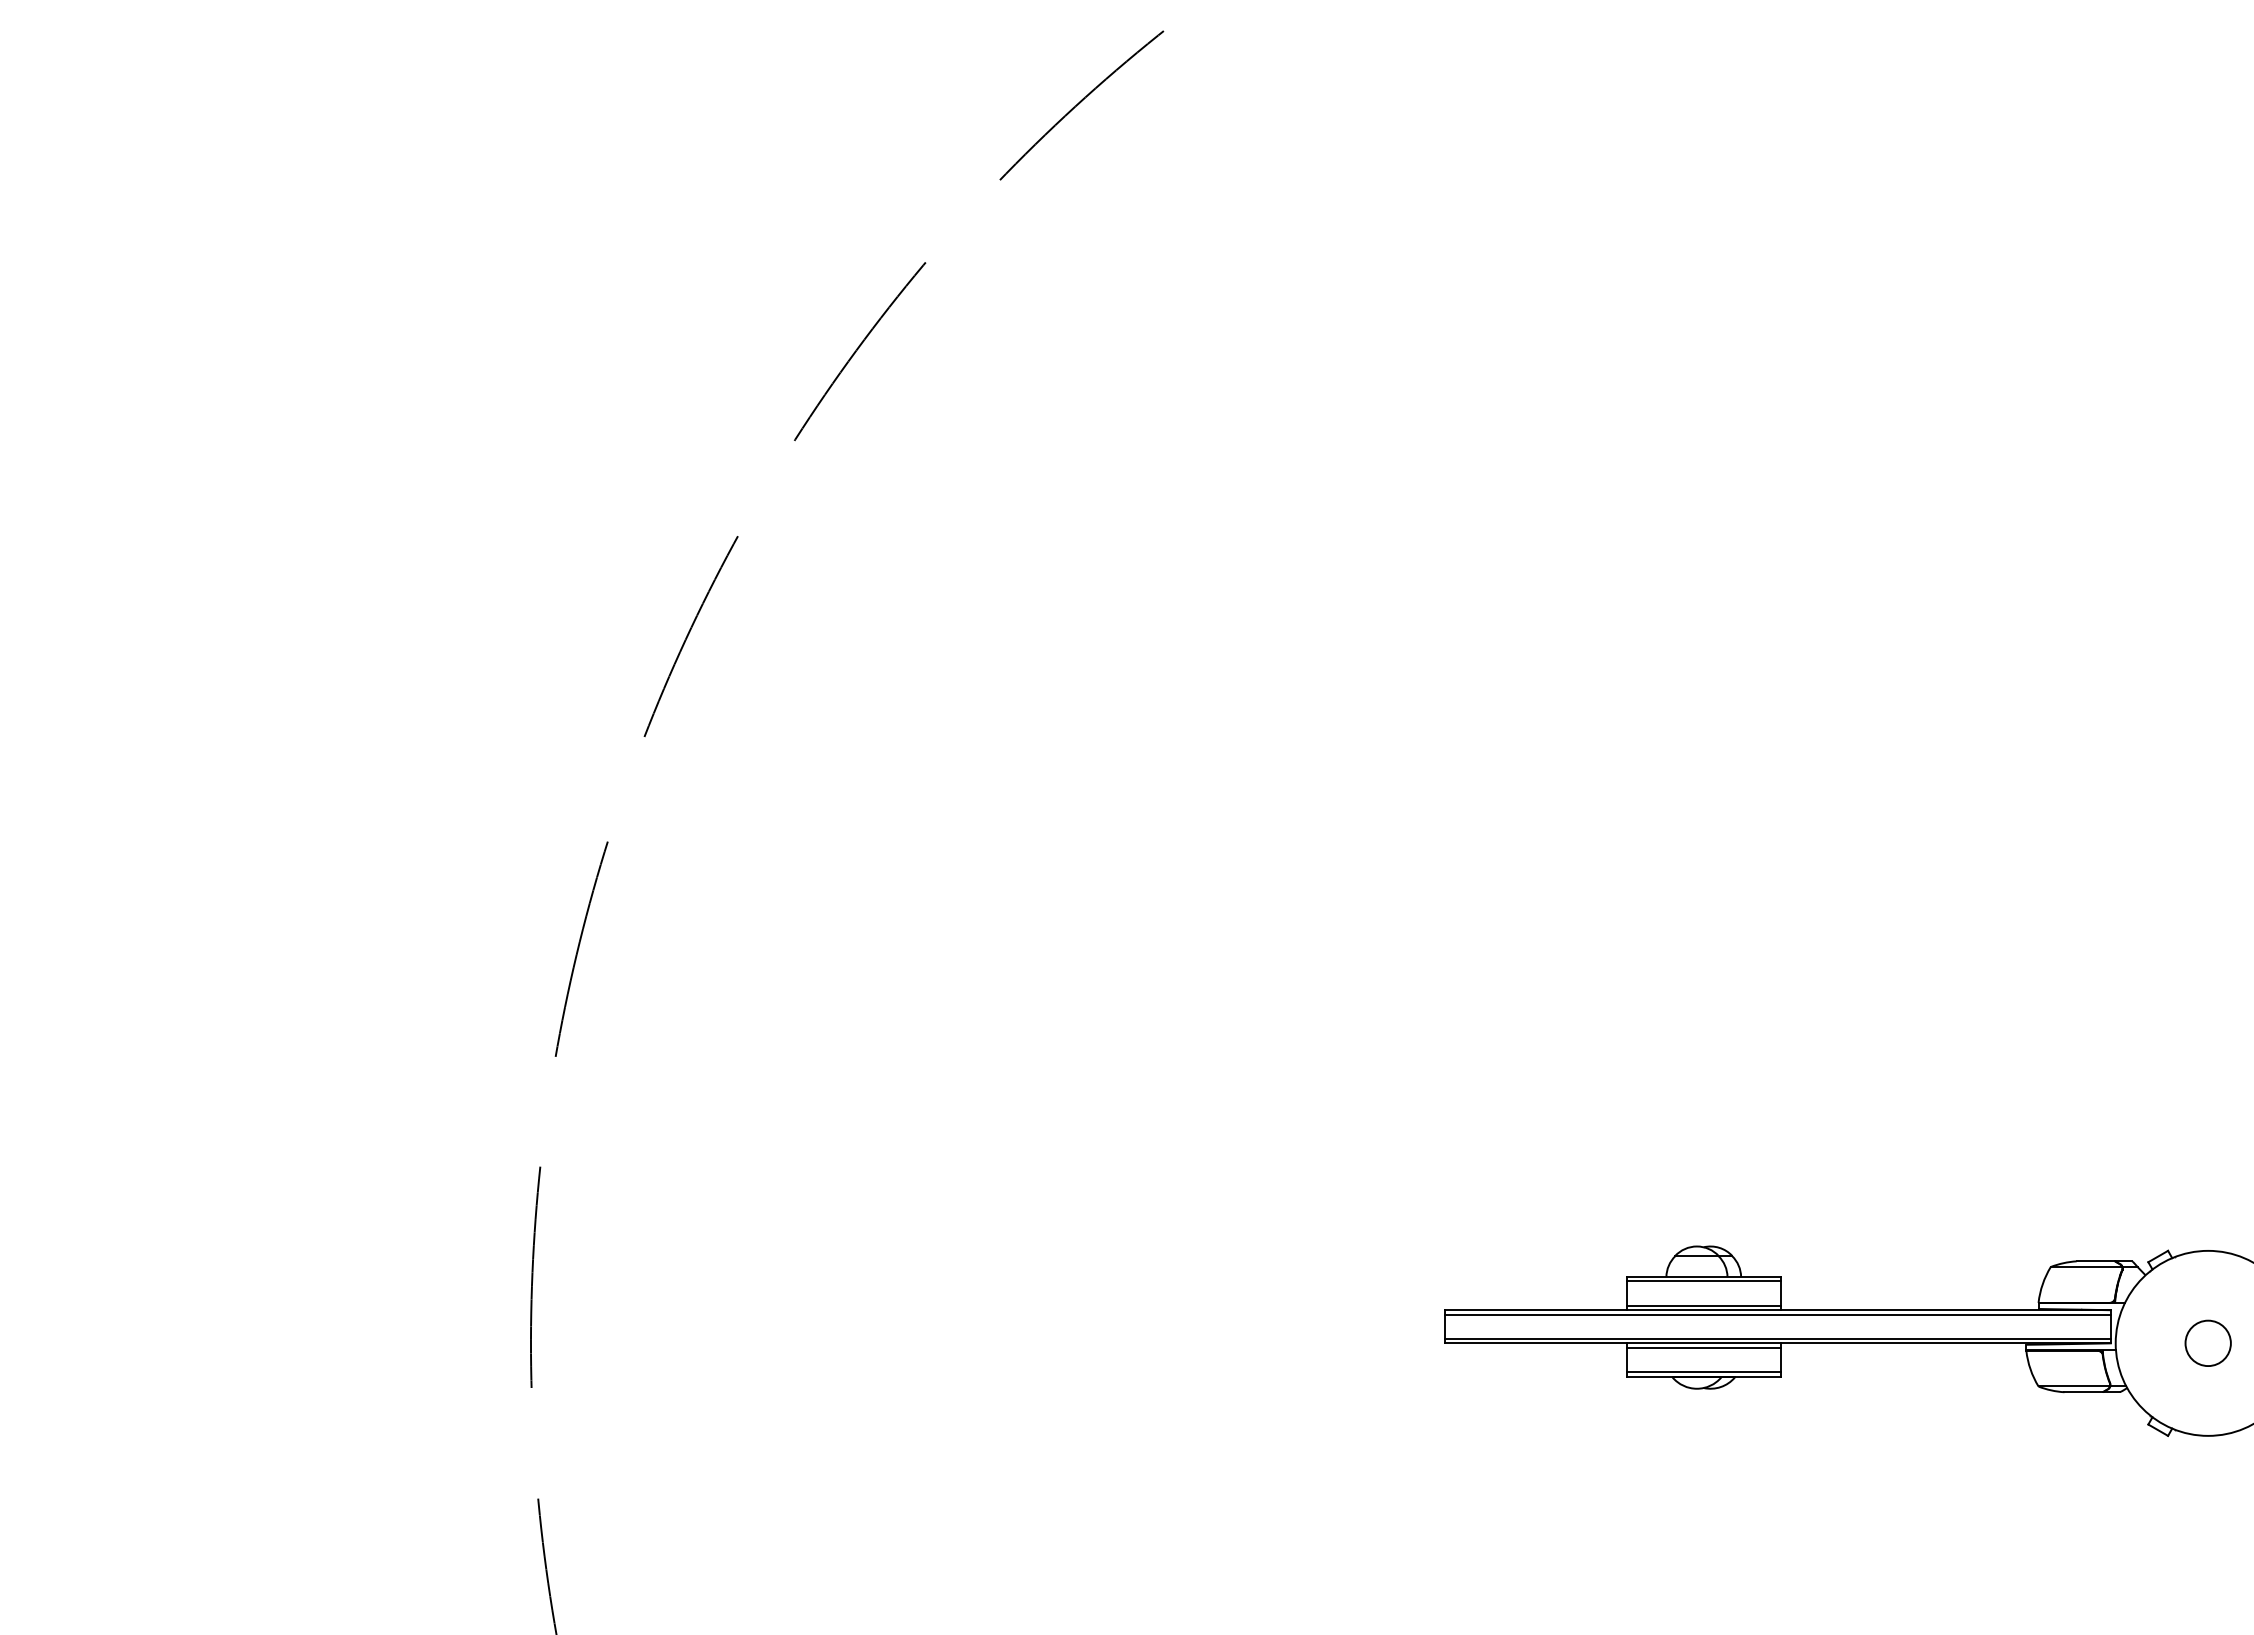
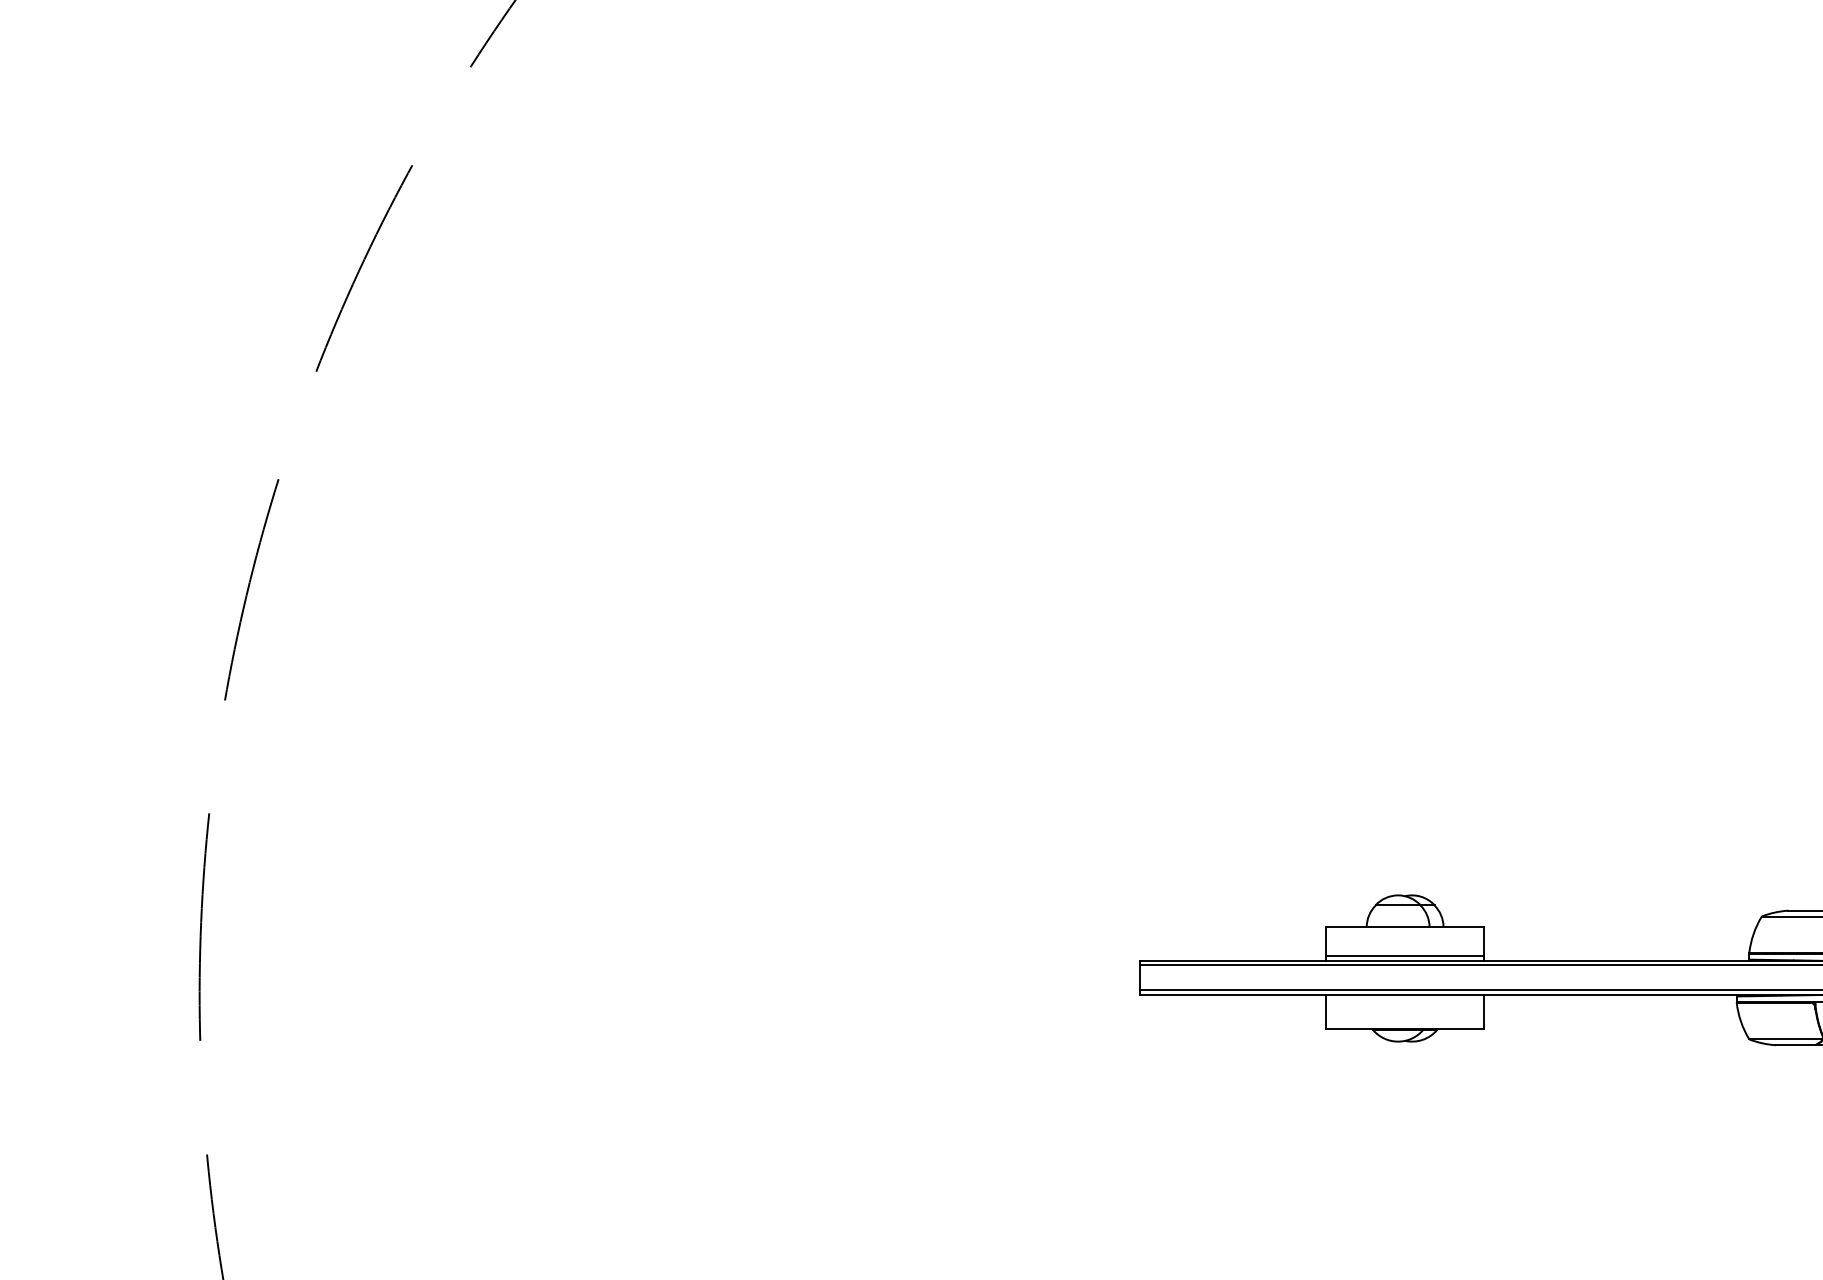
line: (1703, 1281) -> (1404, 931), removed
line: (1703, 1347) -> (1404, 999), removed
line: (1703, 1372) -> (1404, 1024), removed

